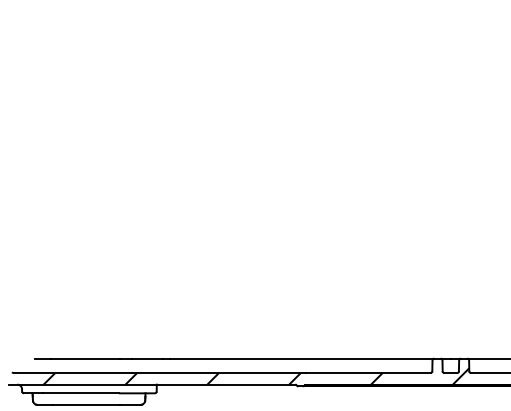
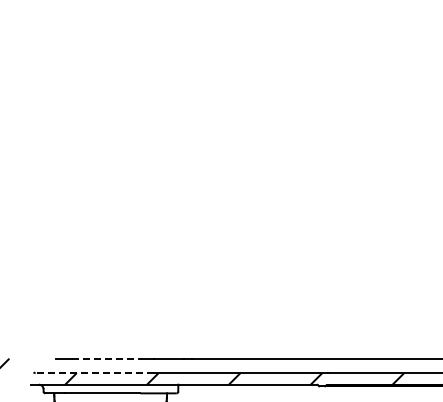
line: (85, 358) -> (107, 358), solid -> dashed
line: (72, 373) -> (94, 373), solid -> dashed

